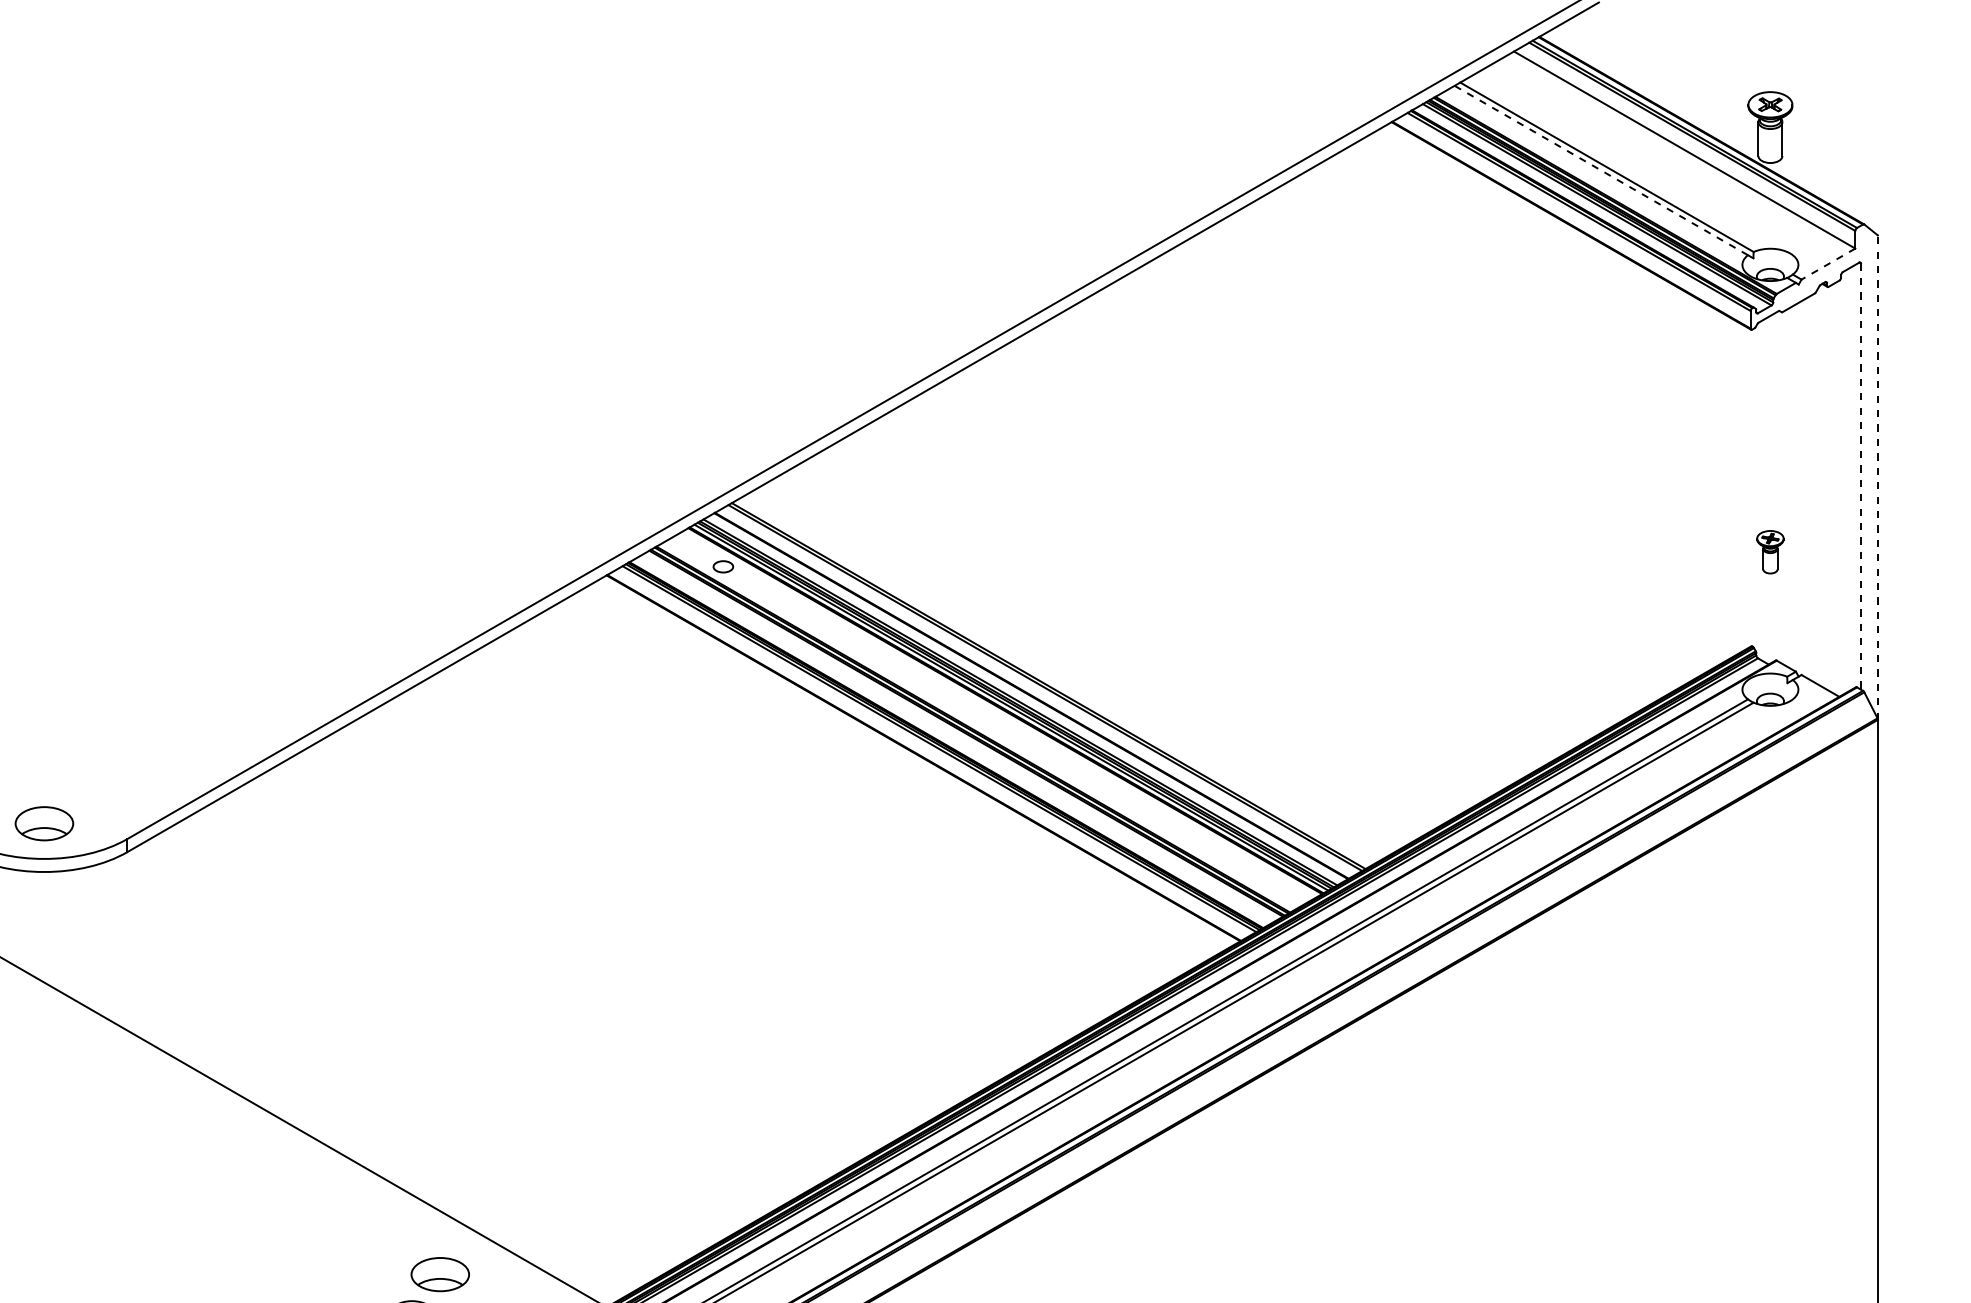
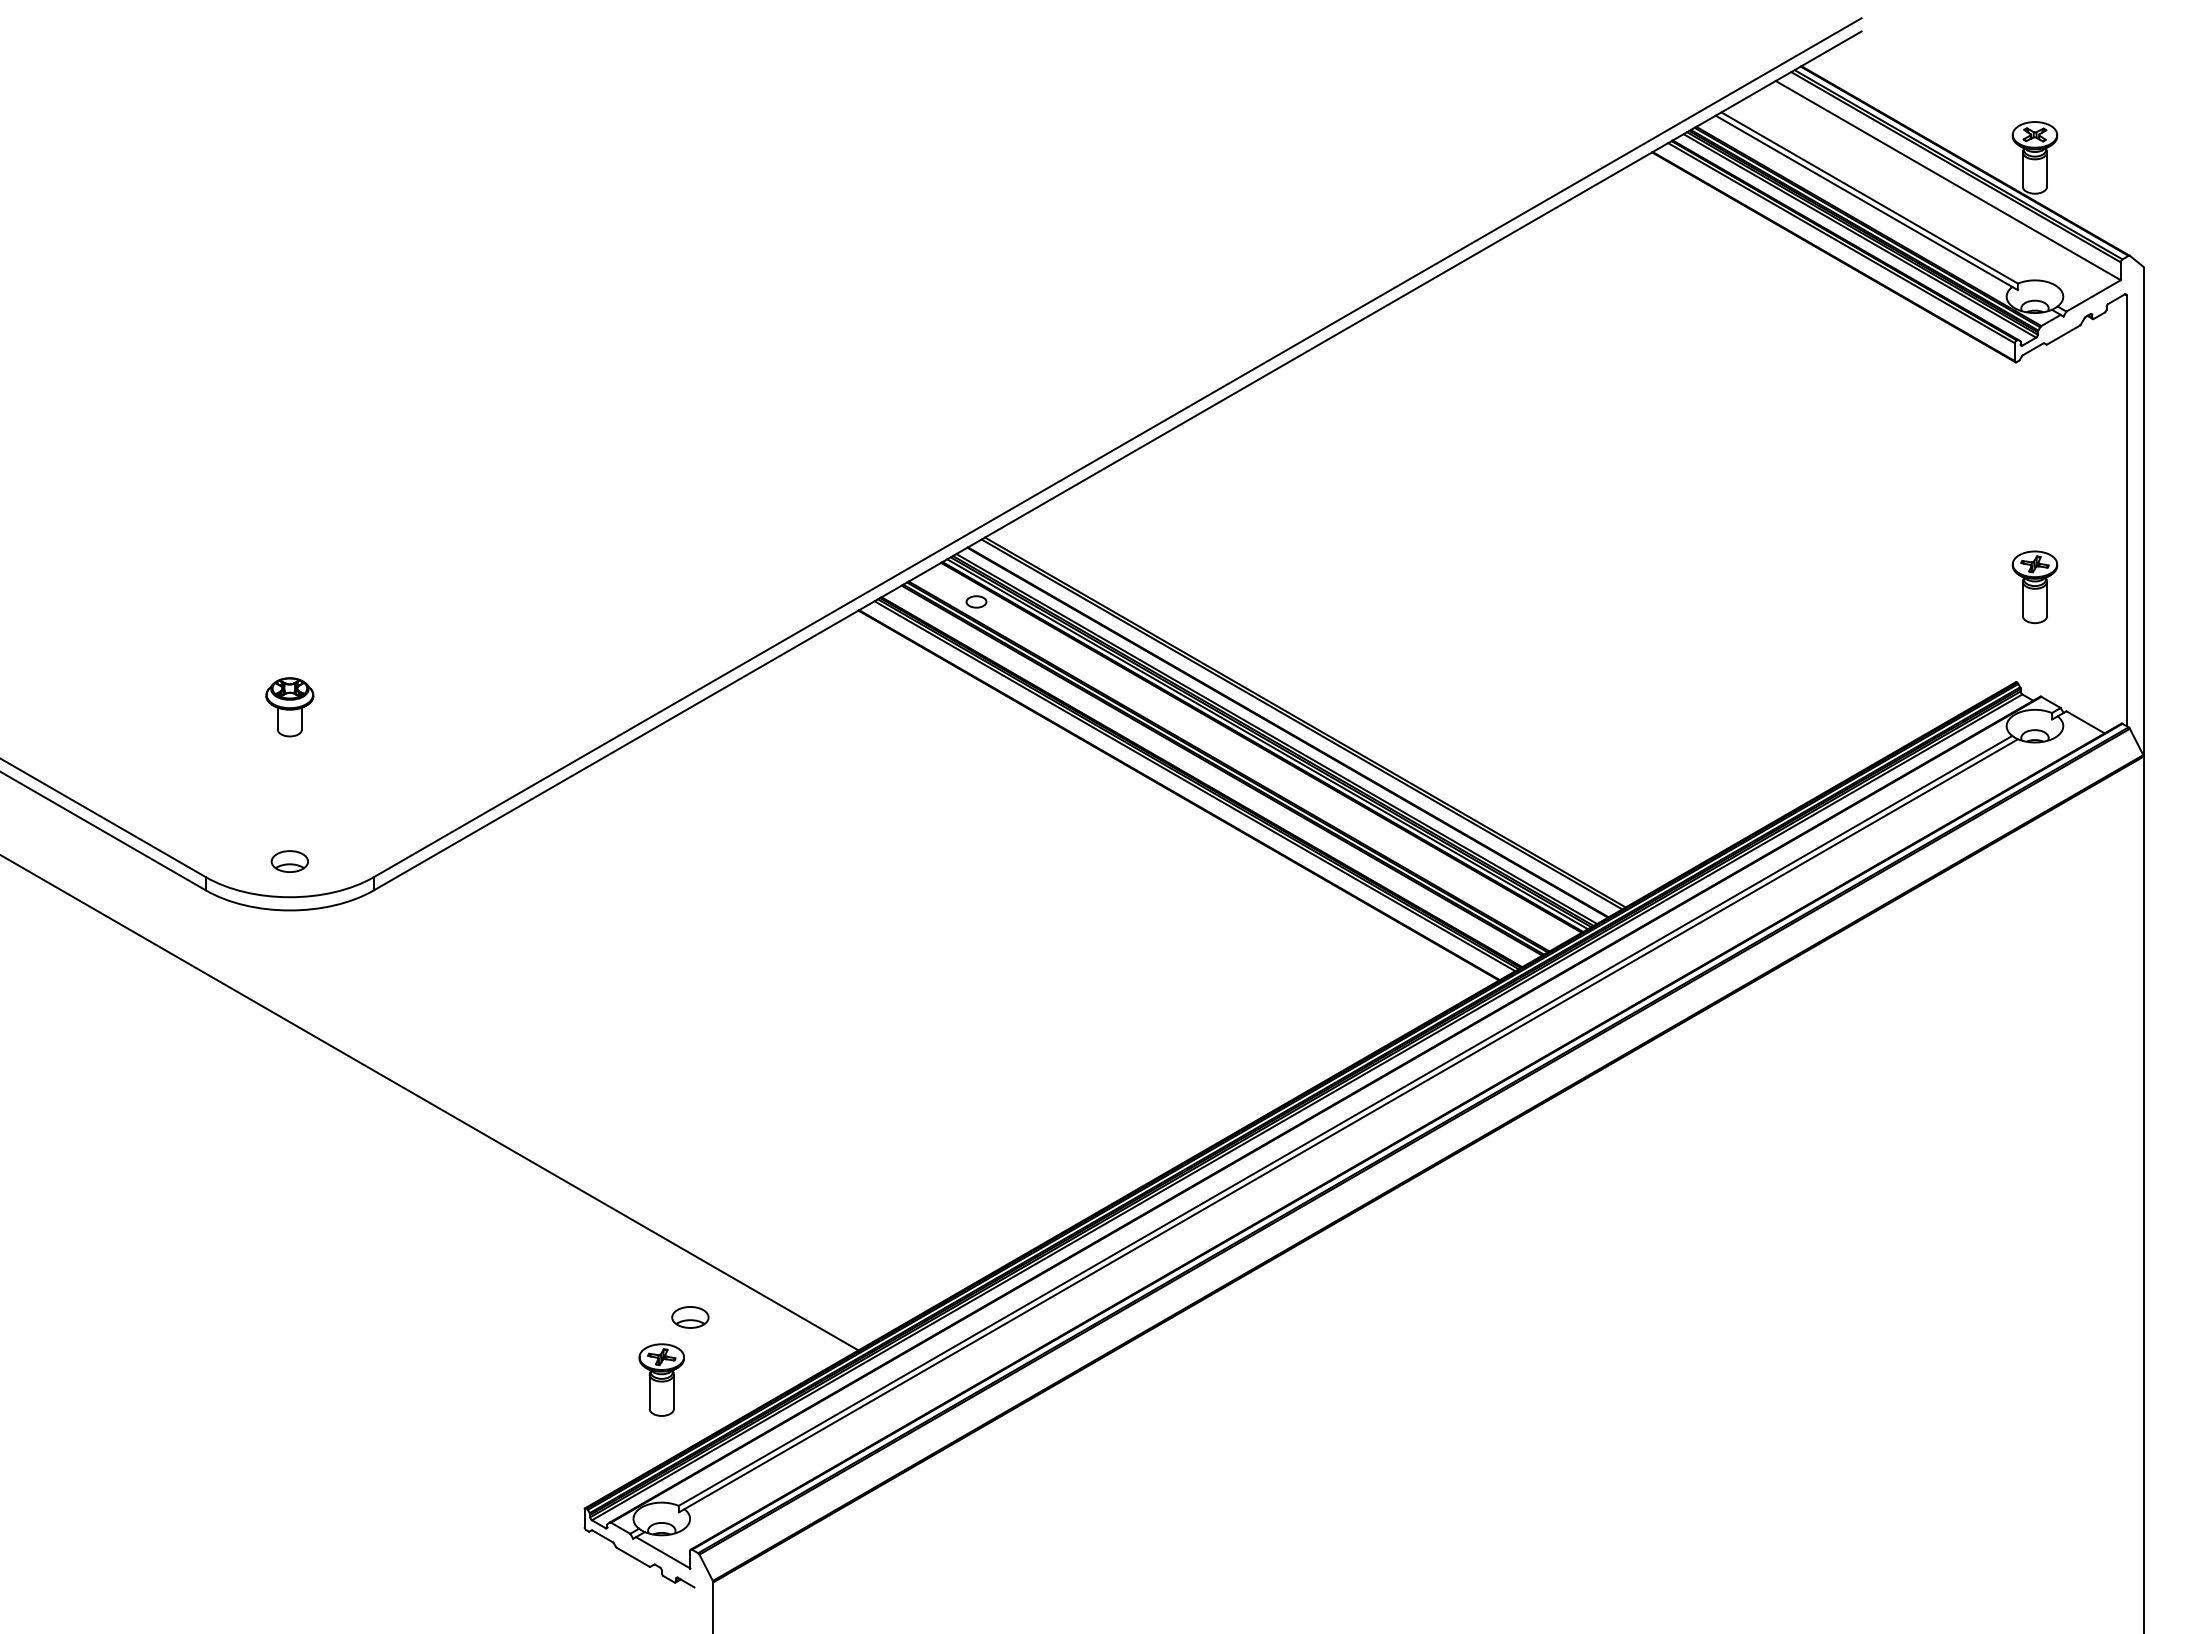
line: (1600, 170) -> (1863, 201), dashed -> solid
line: (1828, 264) -> (2093, 296), dashed -> solid
line: (1860, 477) -> (2126, 511), dashed -> solid
line: (1877, 477) -> (2143, 511), dashed -> solid
part: (1769, 551) -> (2034, 586), size x1.67
part: (43, 671) -> (289, 707), added
part: (43, 823) -> (289, 861), size x0.62
part: (440, 1274) -> (690, 1317), size x0.62

